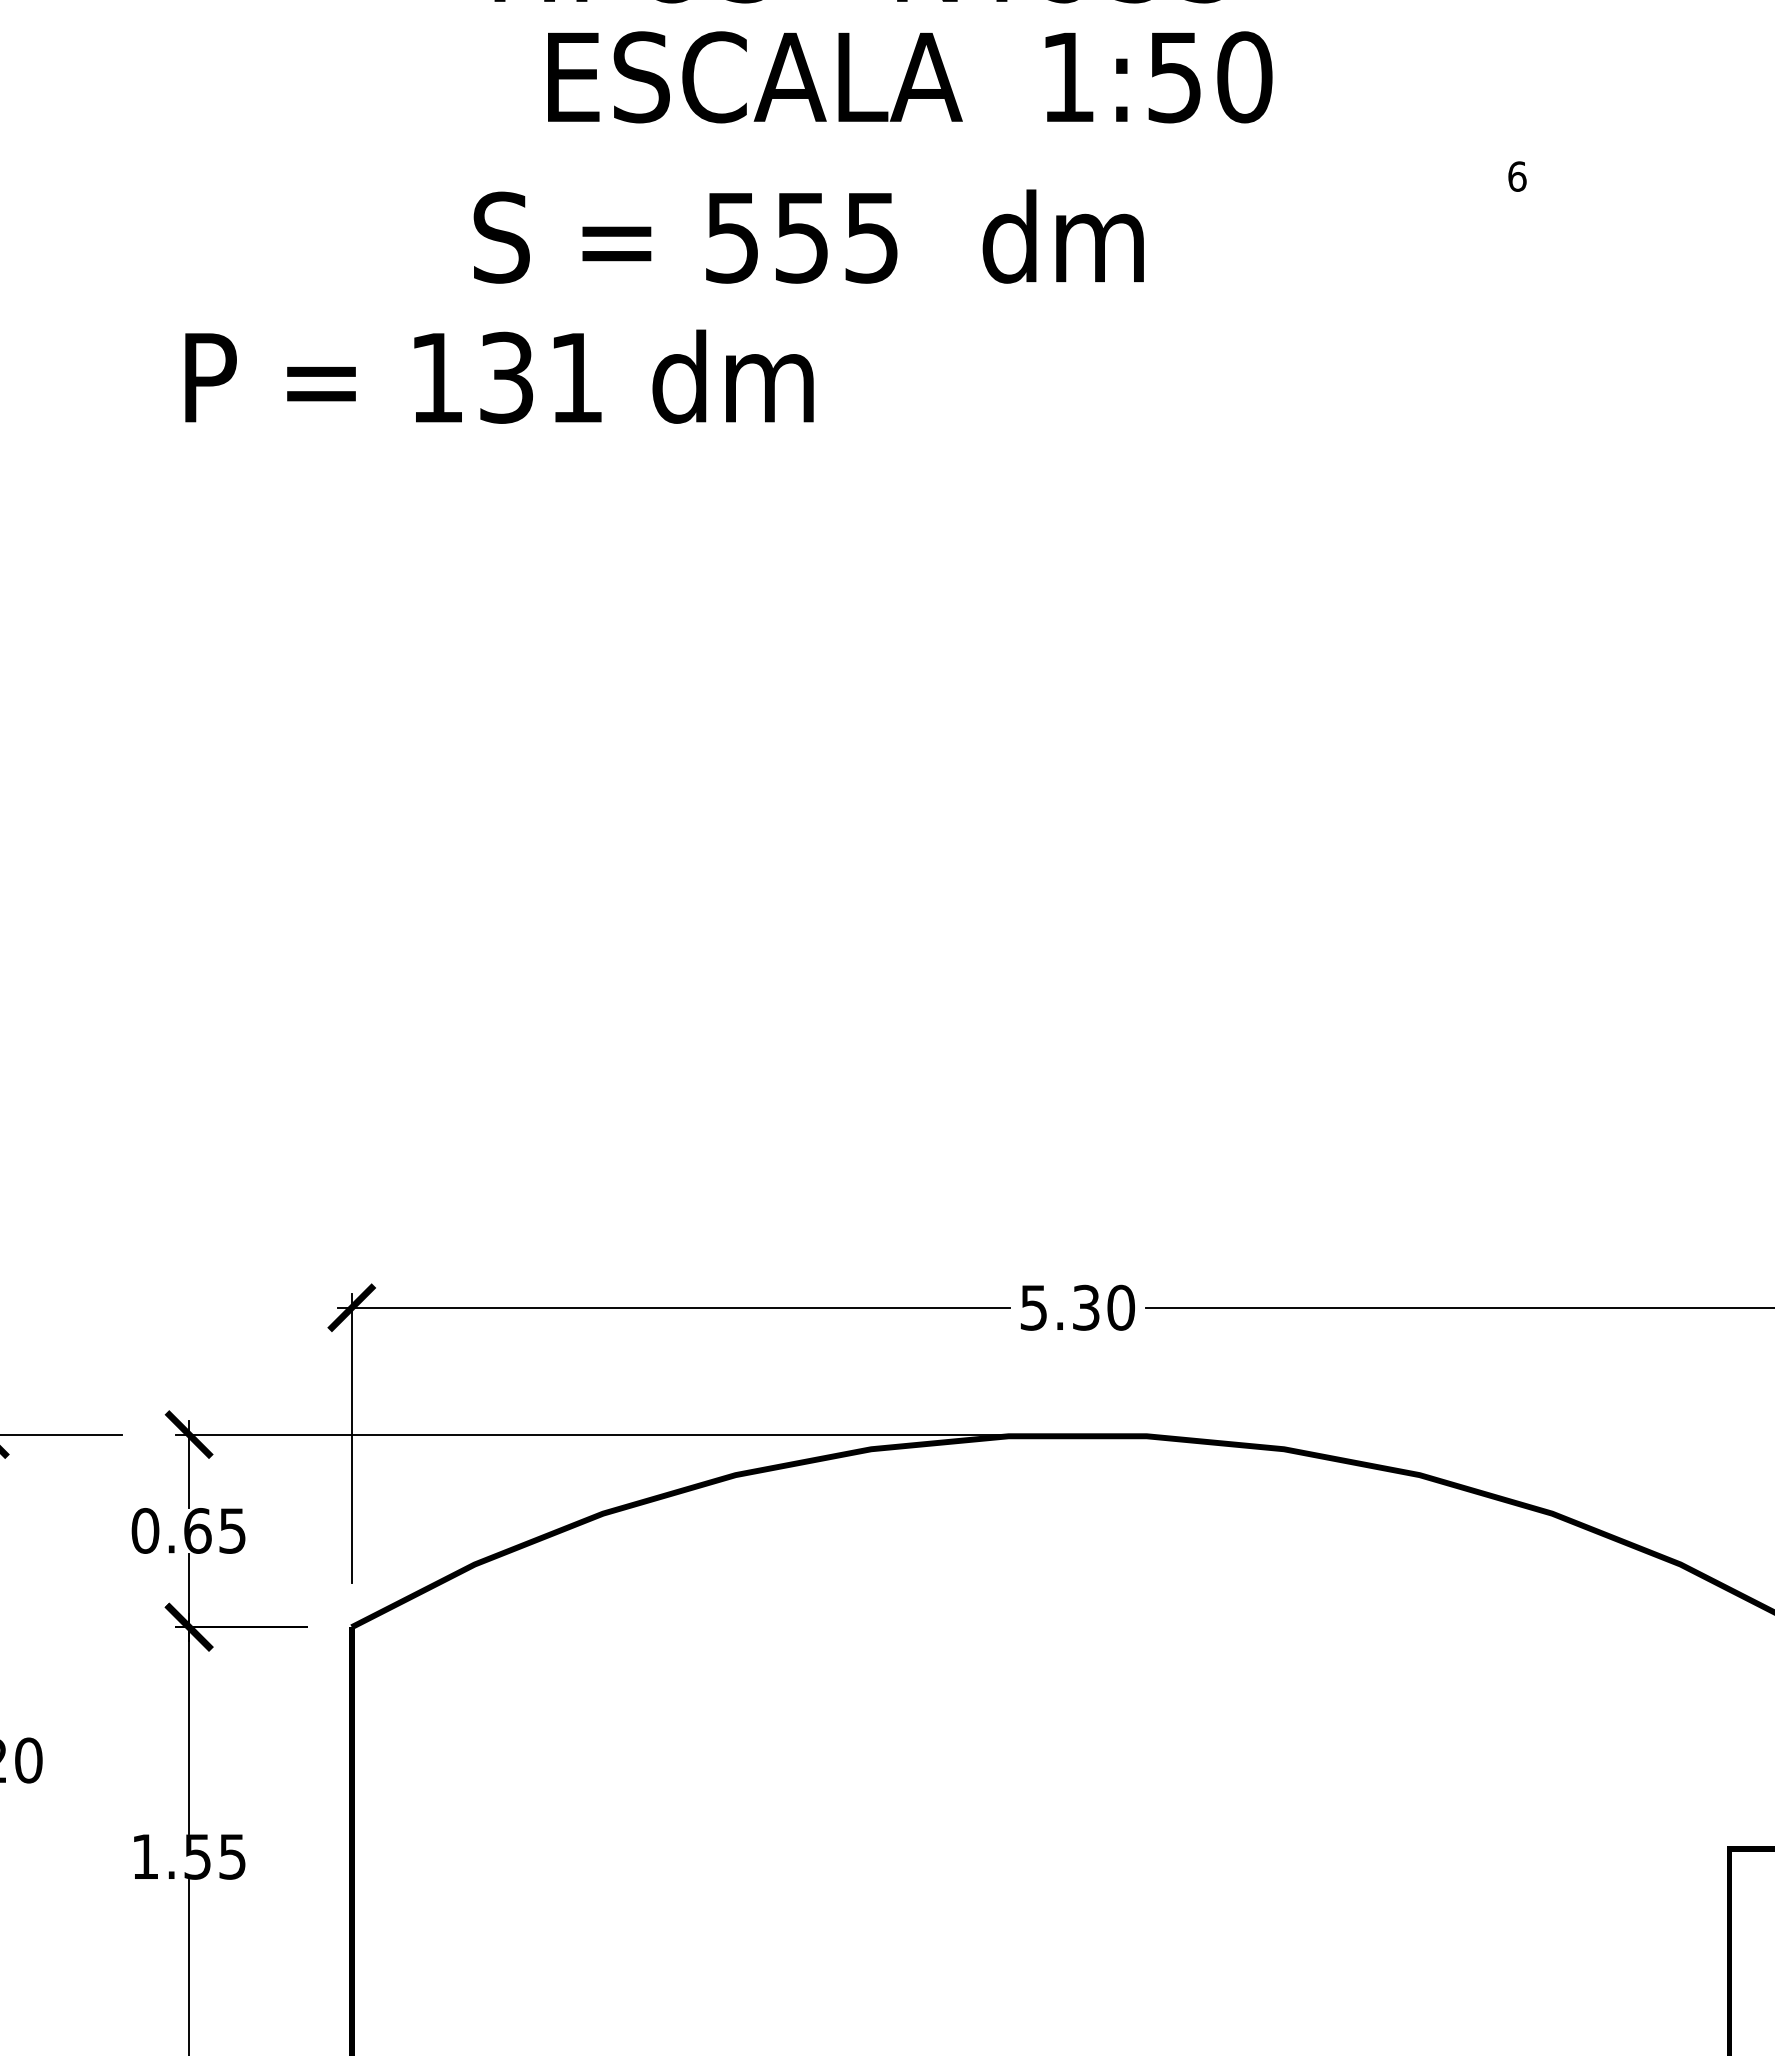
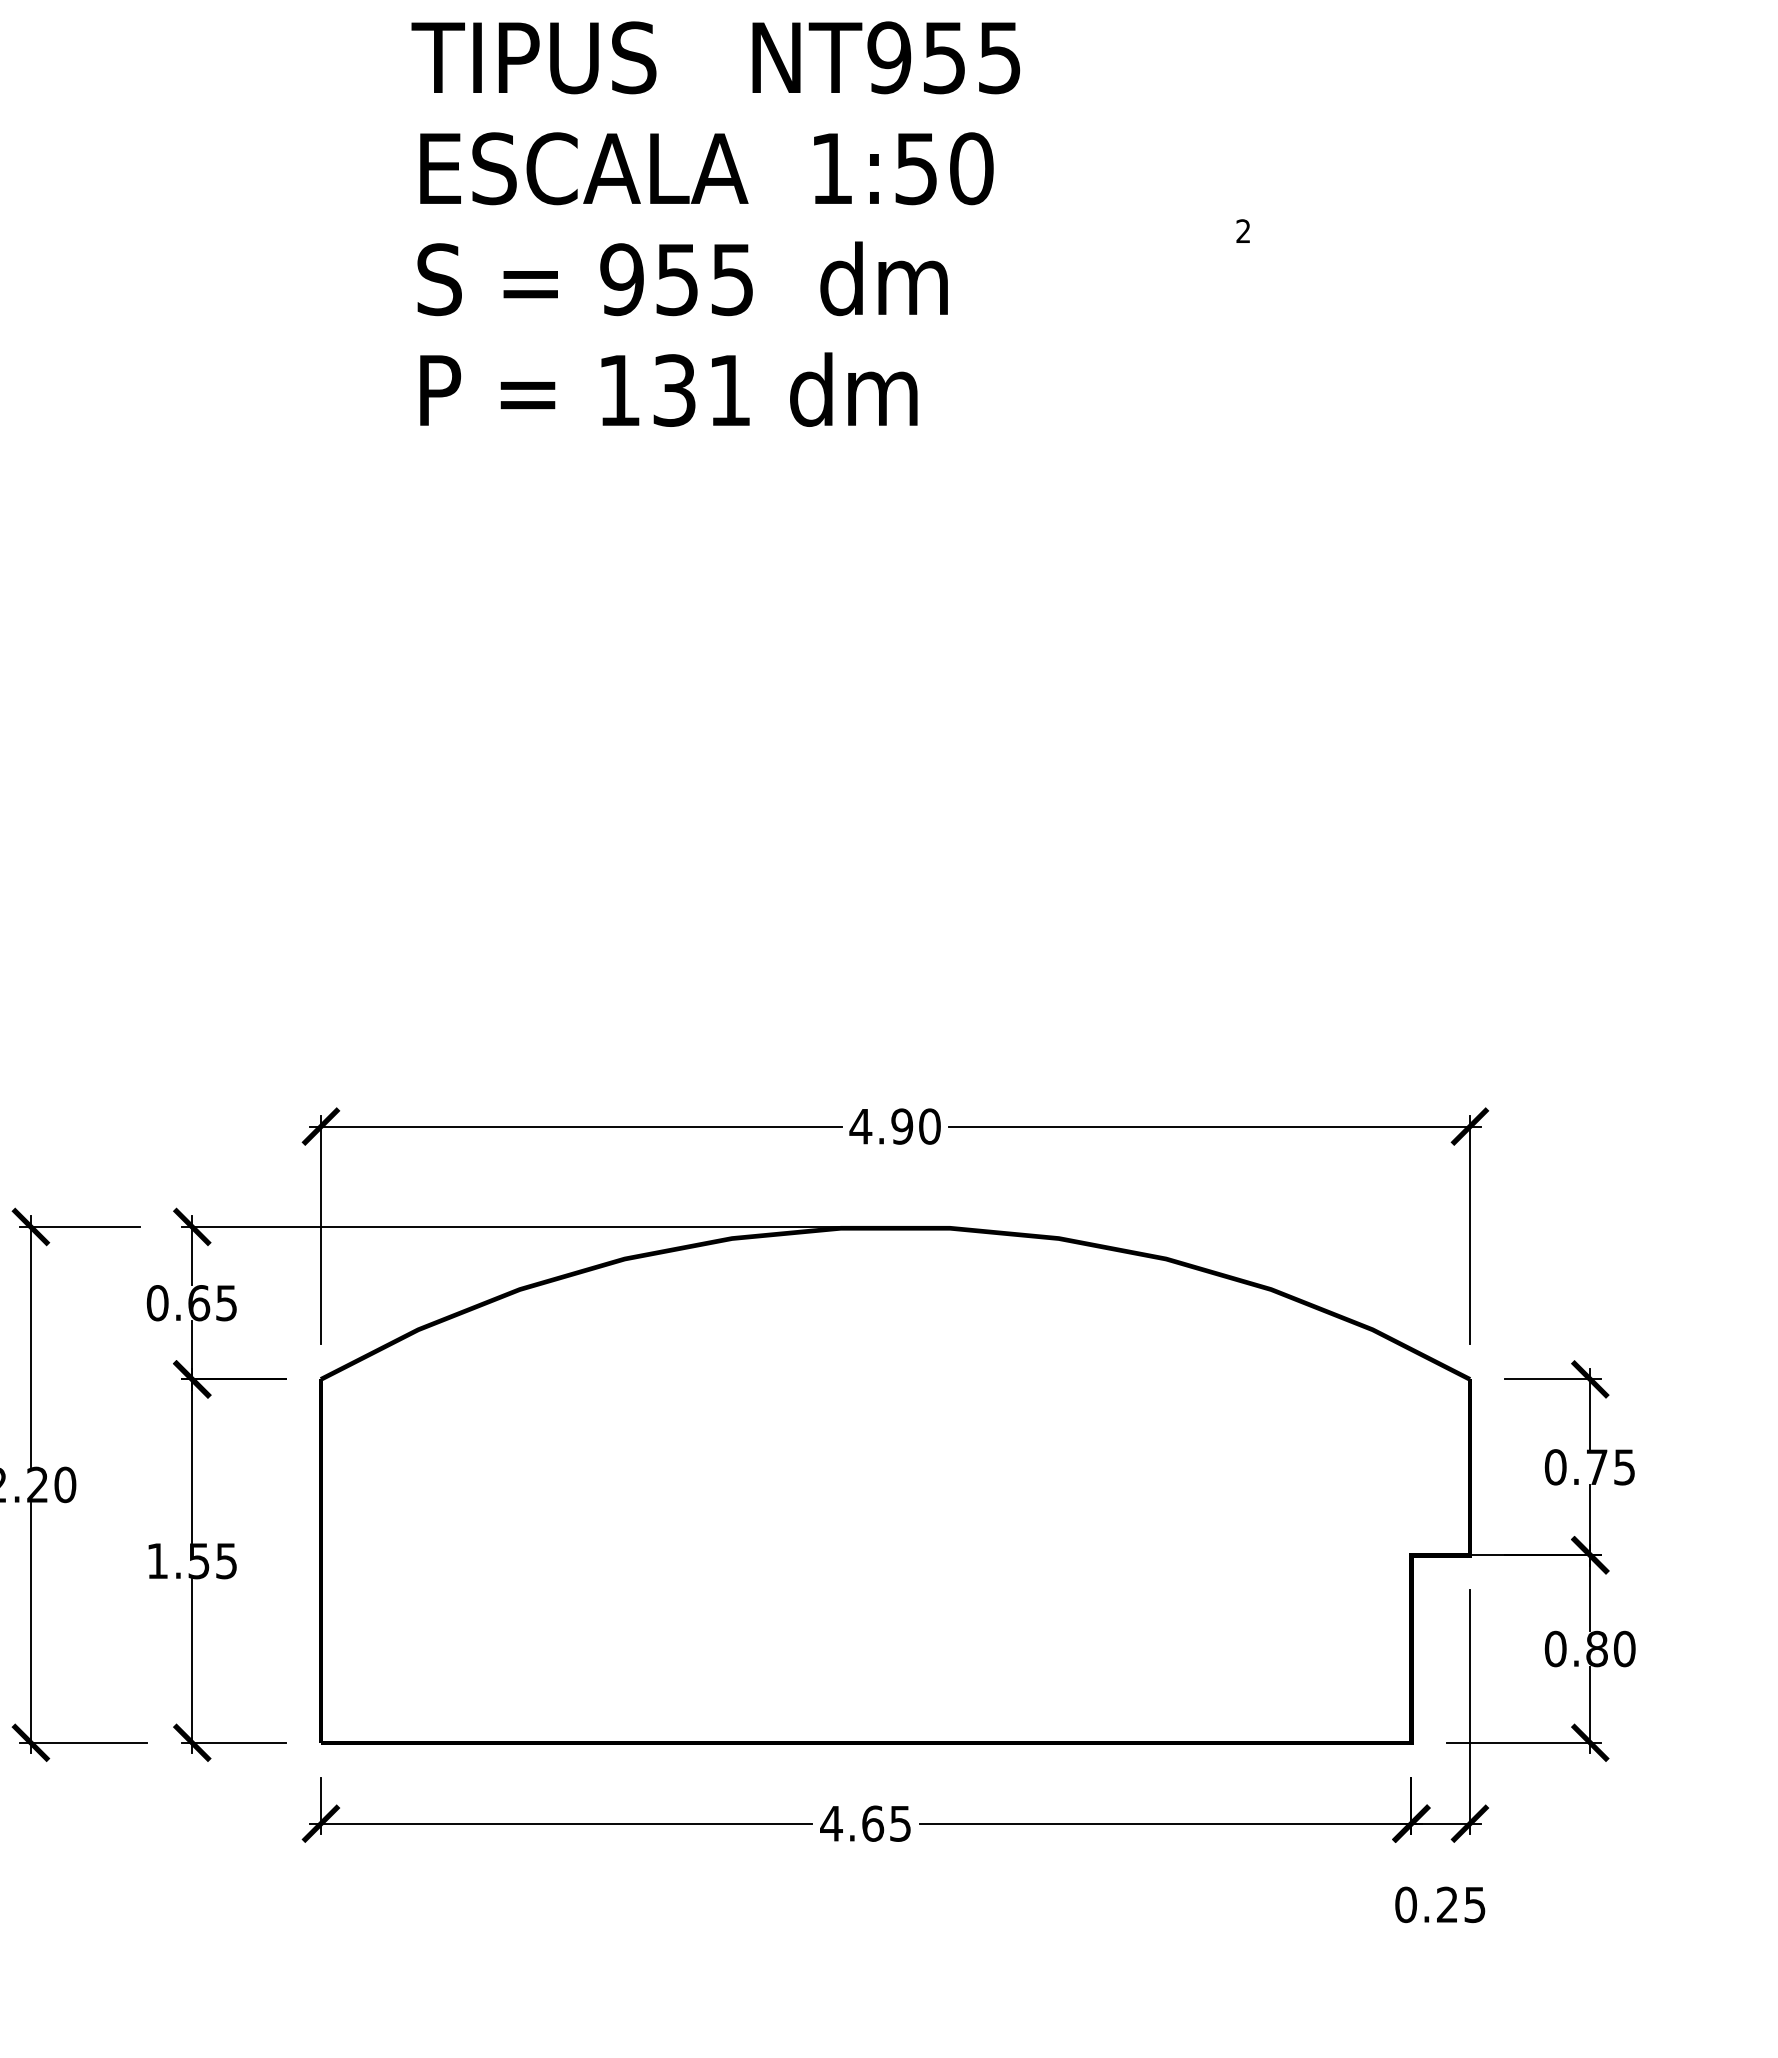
text: (909, 77) -> (706, 168), moved
text: (1517, 176) -> (1243, 231), 6 -> 2
text: (731, 237) -> (621, 279), 555 -> 955
text: (499, 376) -> (668, 389), moved
text: (1060, 1307) -> (881, 1126), 5.30 -> 4.90

